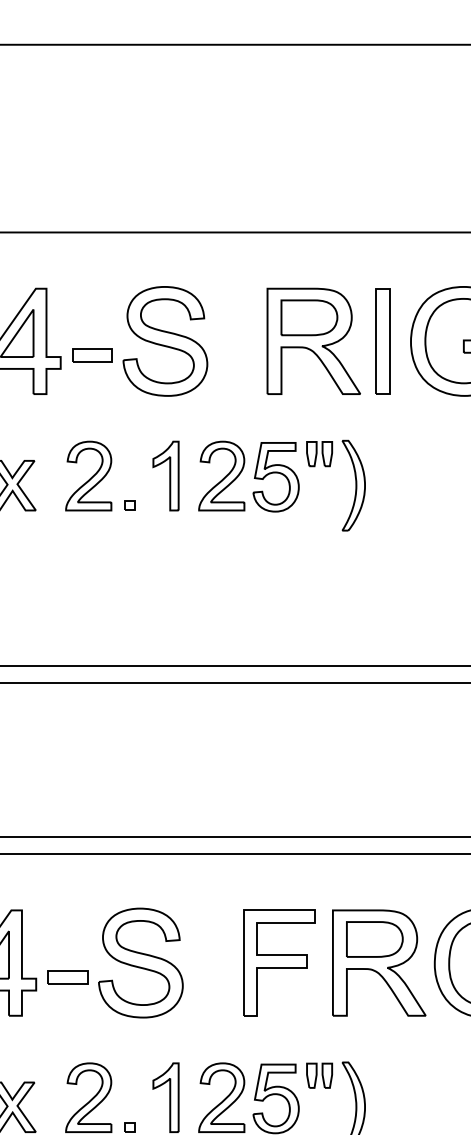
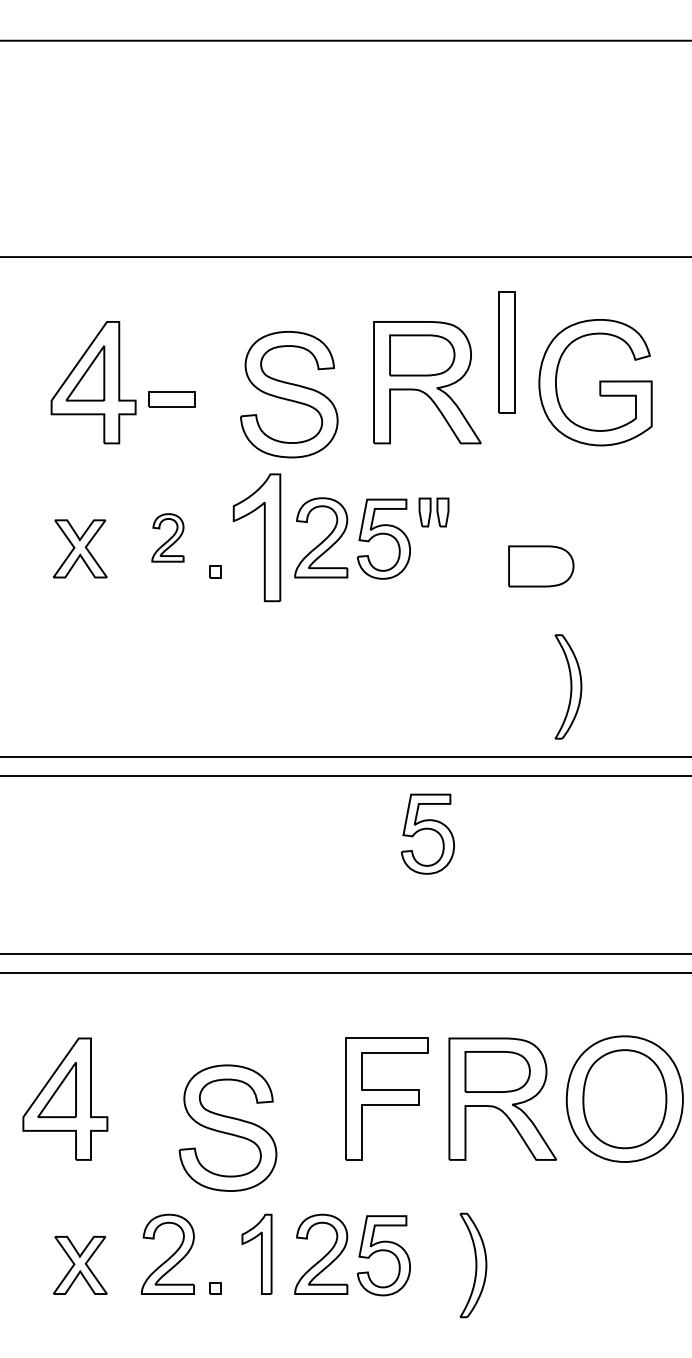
part: (165, 341) -> (289, 394), moved
part: (382, 341) -> (506, 352), moved
part: (88, 475) -> (167, 537), size x0.6
part: (165, 475) -> (256, 537), size x1.6
part: (353, 485) -> (568, 686), moved
part: (412, 500) -> (541, 566), added
part: (313, 732) -> (427, 833), added
part: (140, 962) -> (227, 1127), moved
part: (67, 977) -> (143, 1115), removed
part: (319, 1075) -> (433, 1228), removed

